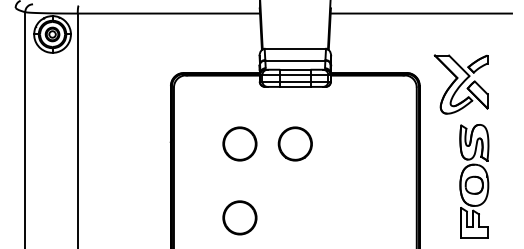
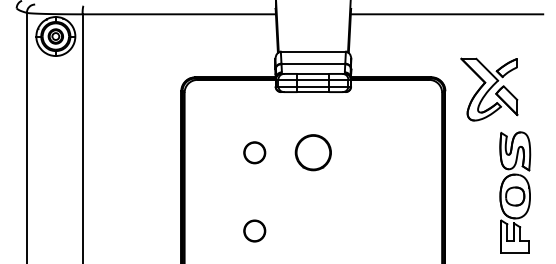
circle: (239, 143) -> (254, 152), size x0.6
part: (474, 181) -> (515, 192), moved
circle: (239, 217) -> (254, 230), size x0.6

